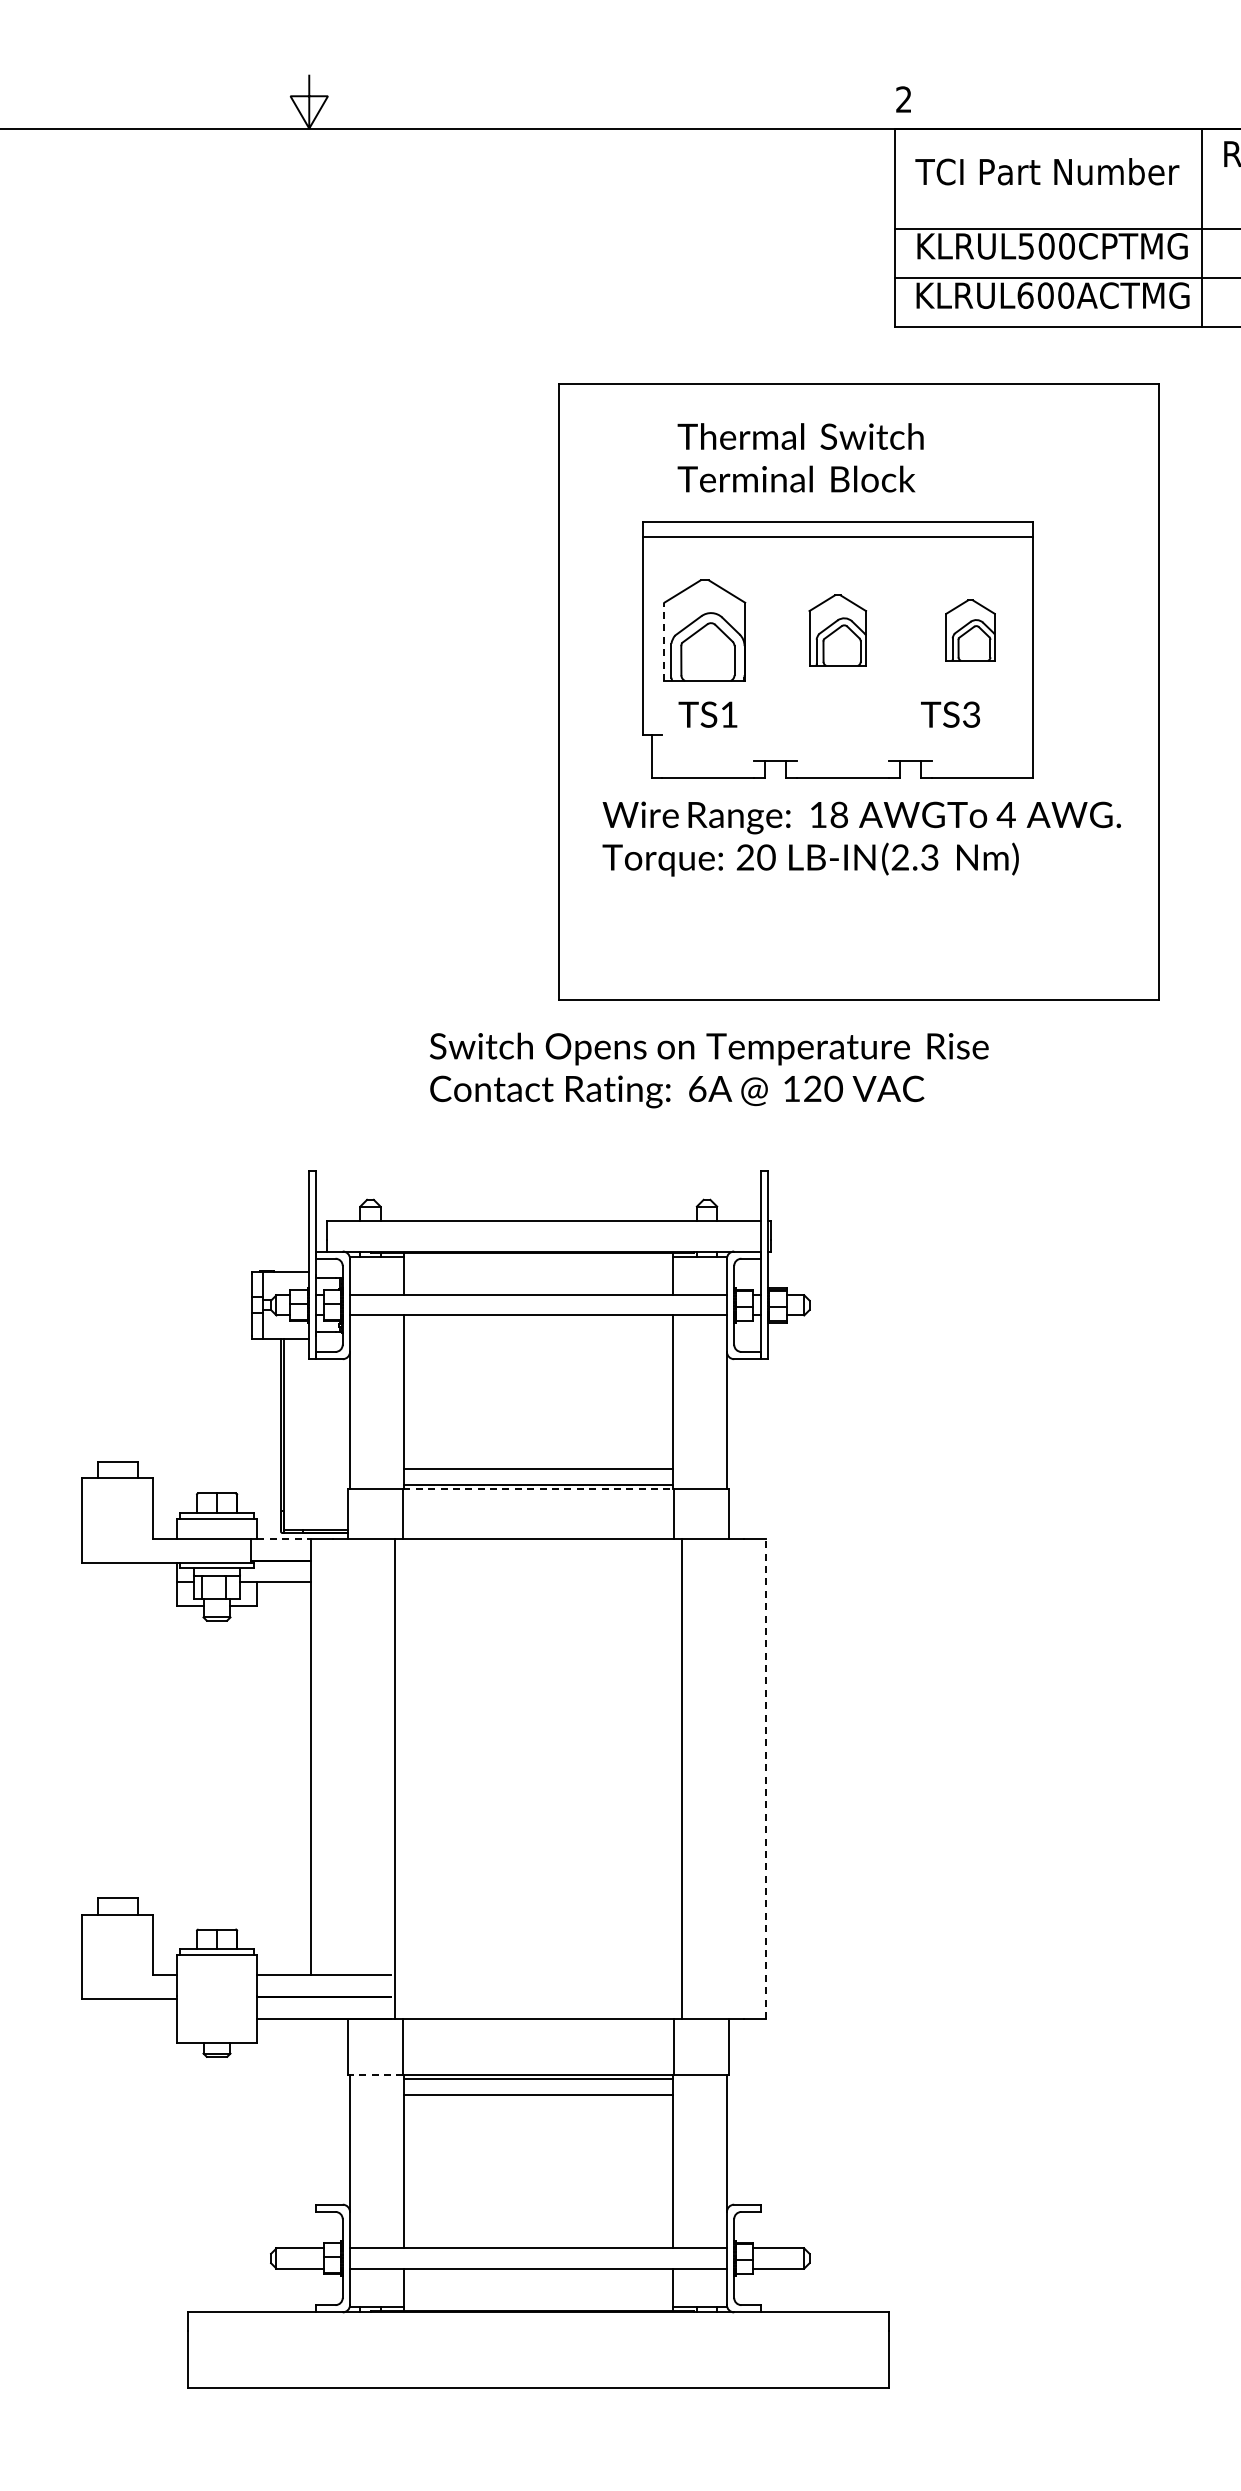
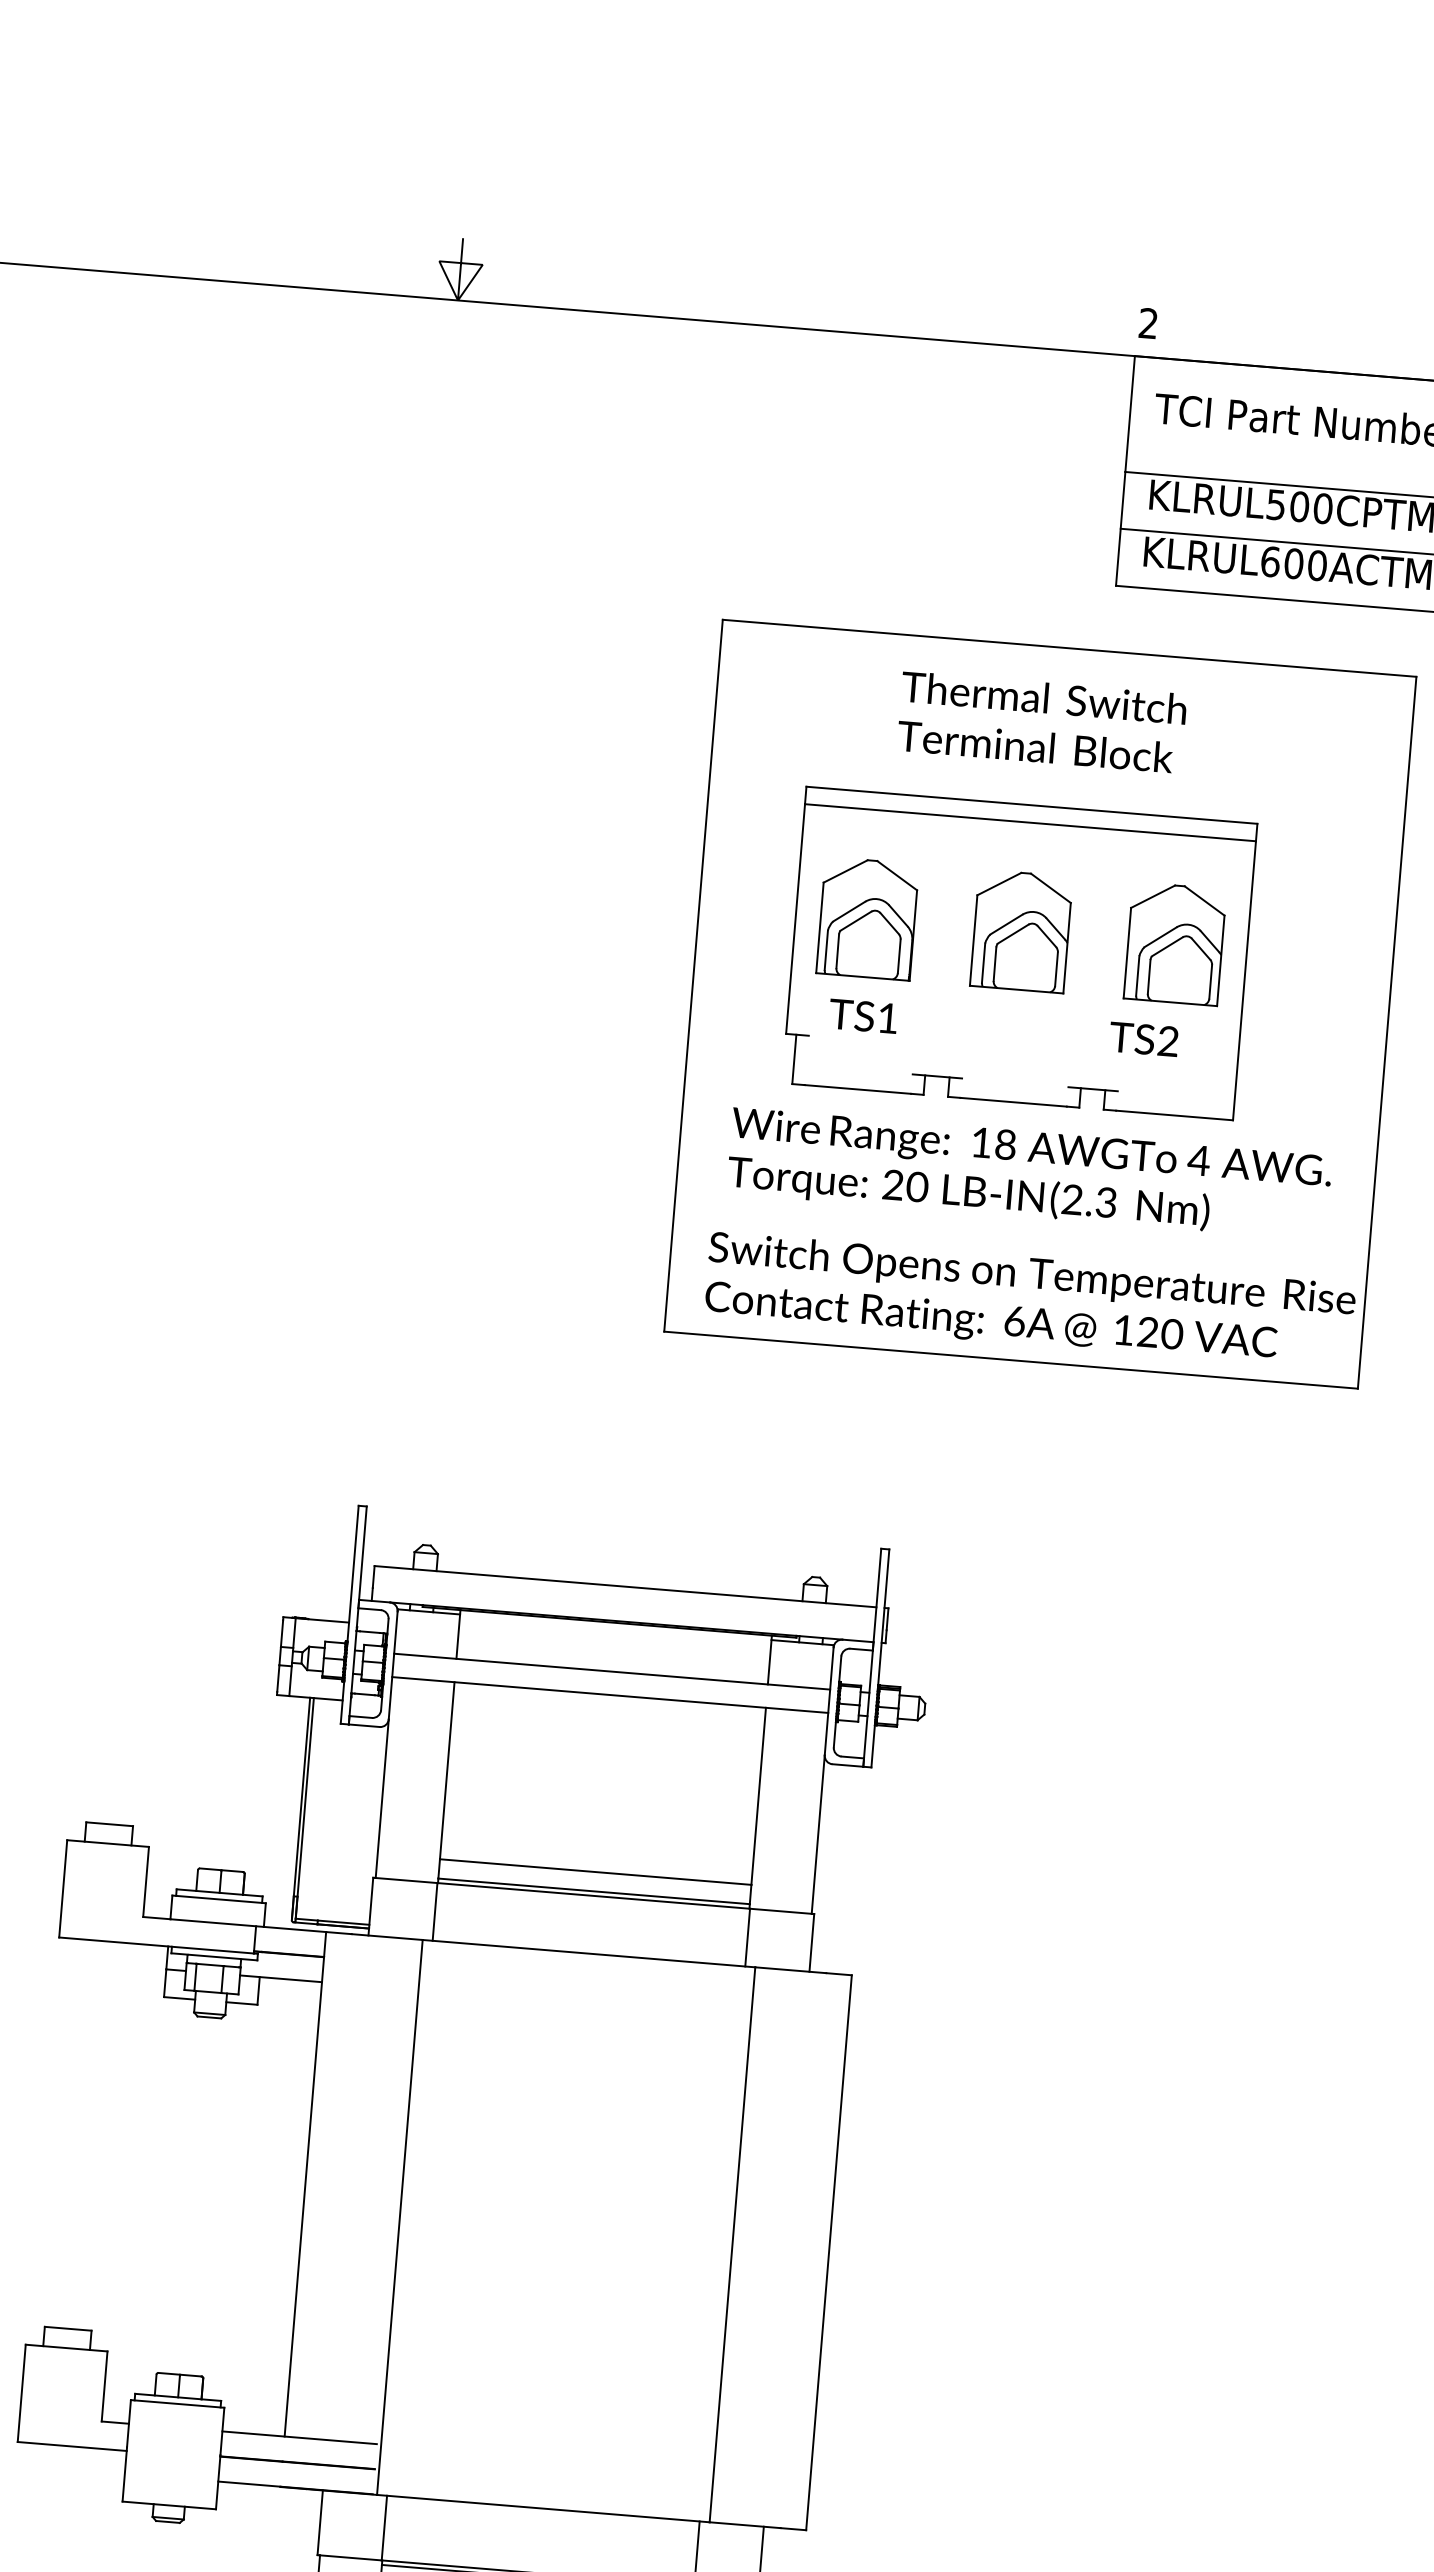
text: (800, 457) -> (1041, 722), moved
part: (837, 630) -> (1021, 931), size x1.43
part: (970, 630) -> (1175, 943), size x1.67
line: (664, 641) -> (820, 927), dashed -> solid
text: (971, 715) -> (1168, 1042), TS3 -> TS2
text: (709, 1070) -> (1030, 1301), moved
line: (538, 1489) -> (593, 1896), dashed -> solid
line: (284, 1539) -> (295, 1929), dashed -> solid
line: (765, 1778) -> (828, 2252), dashed -> solid
line: (376, 2074) -> (350, 2557), dashed -> solid

